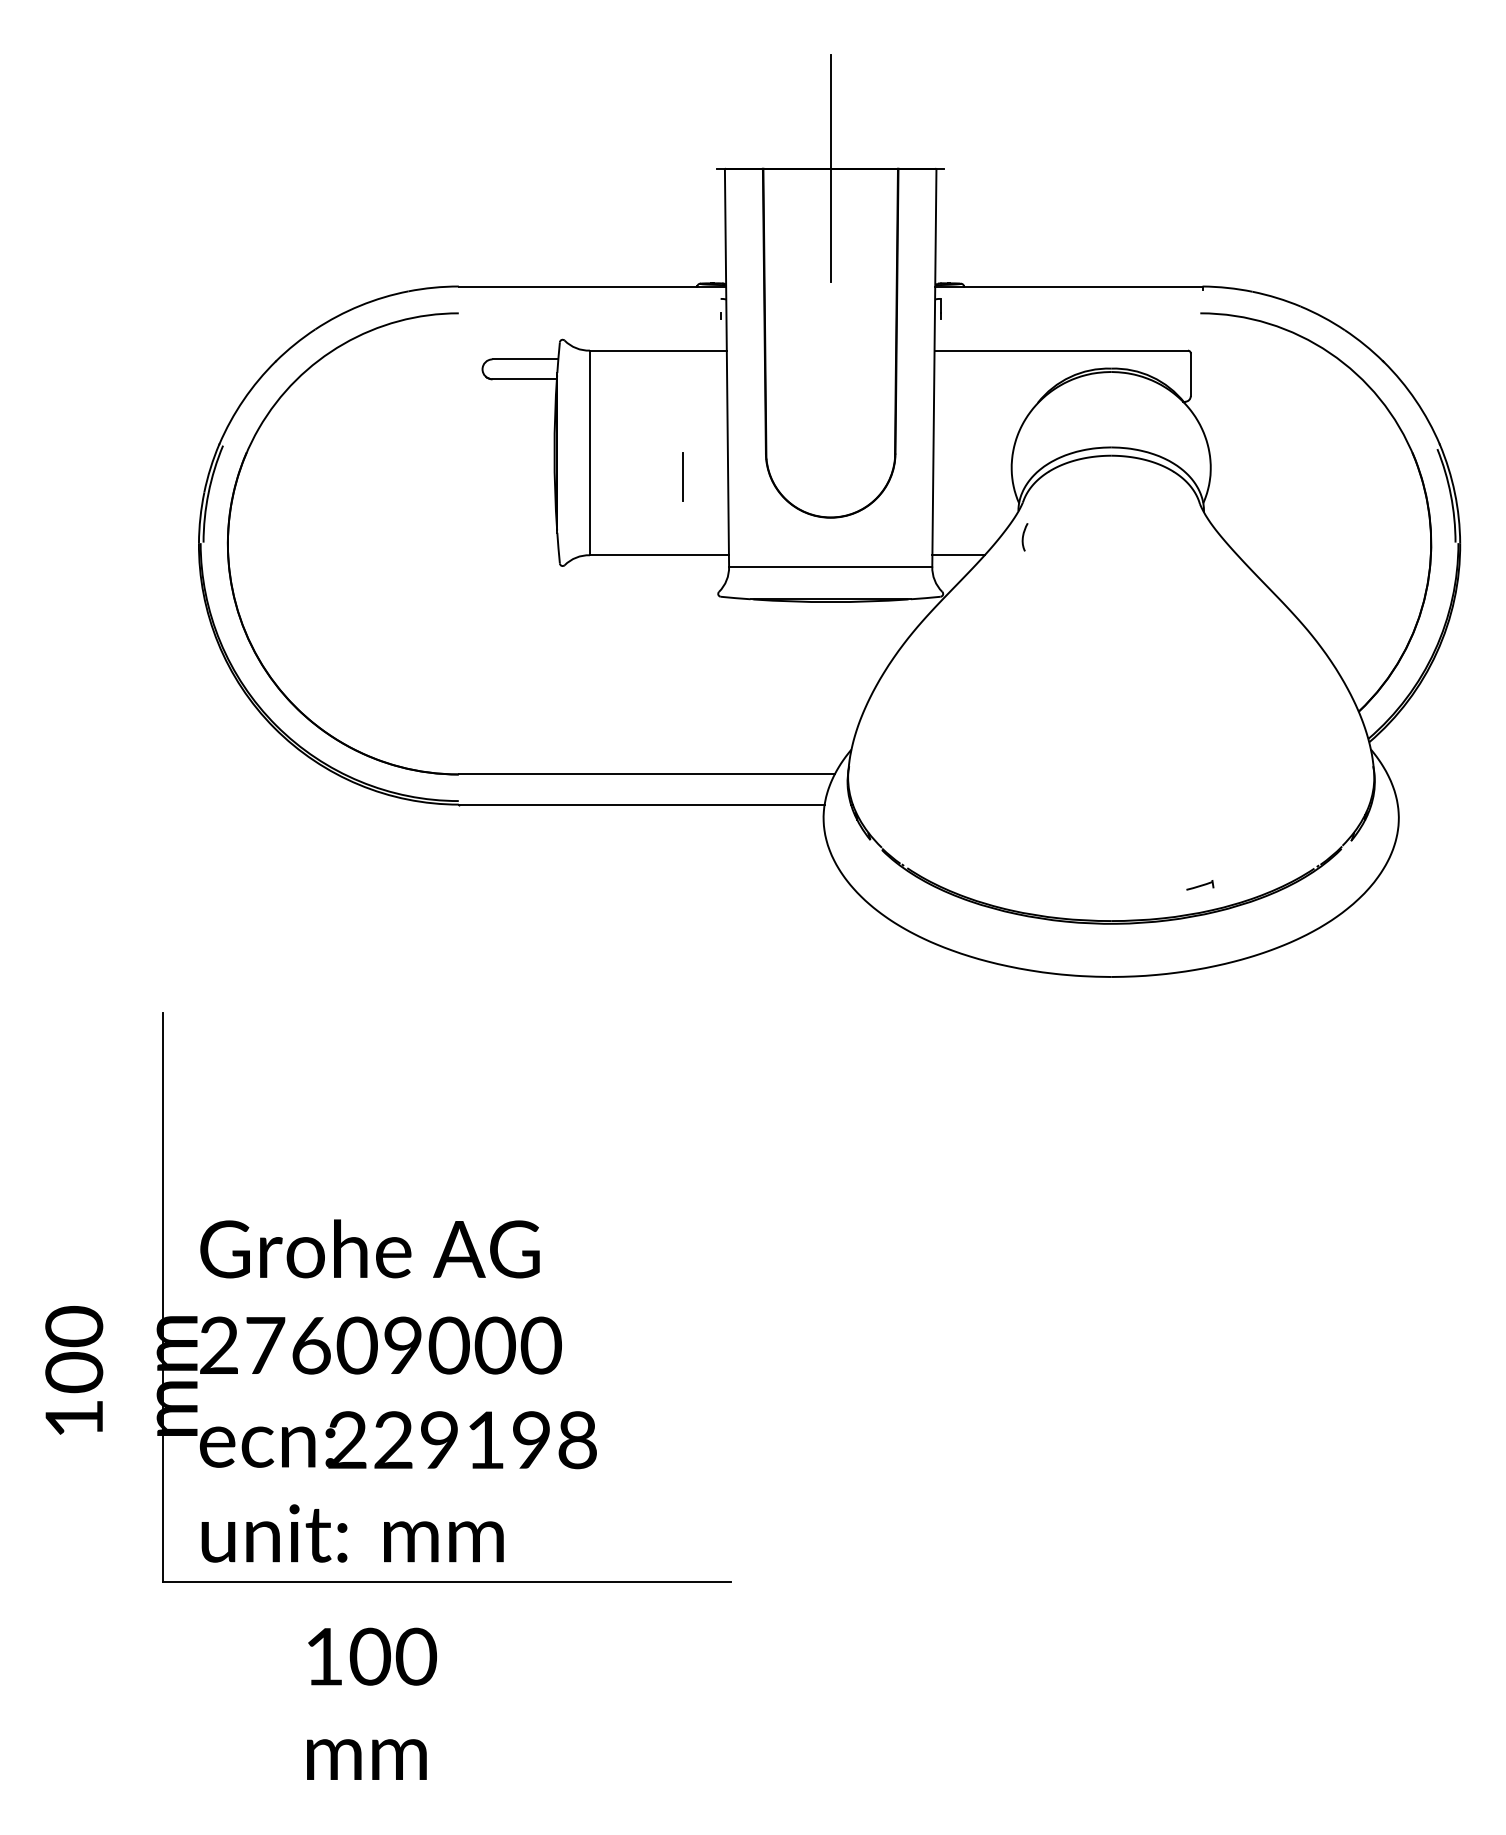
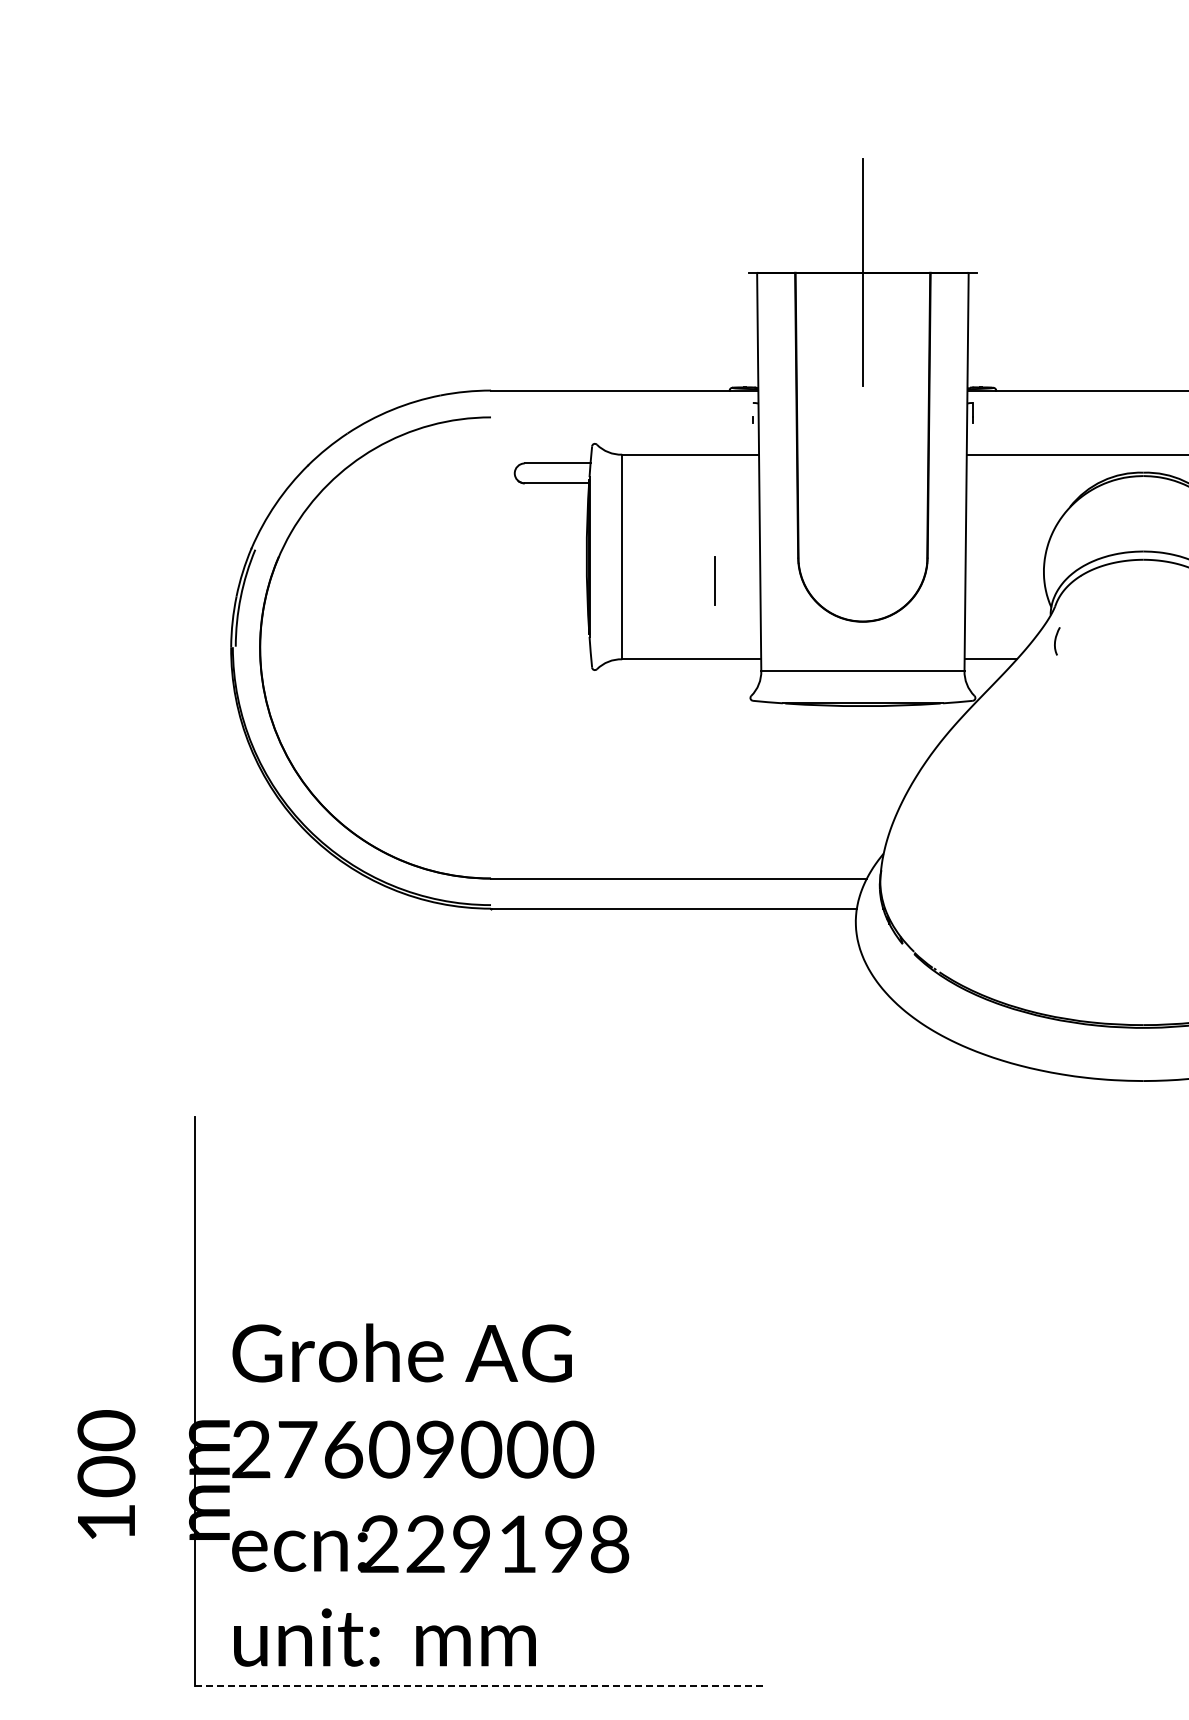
line: (447, 1581) -> (479, 1685), solid -> dashed

